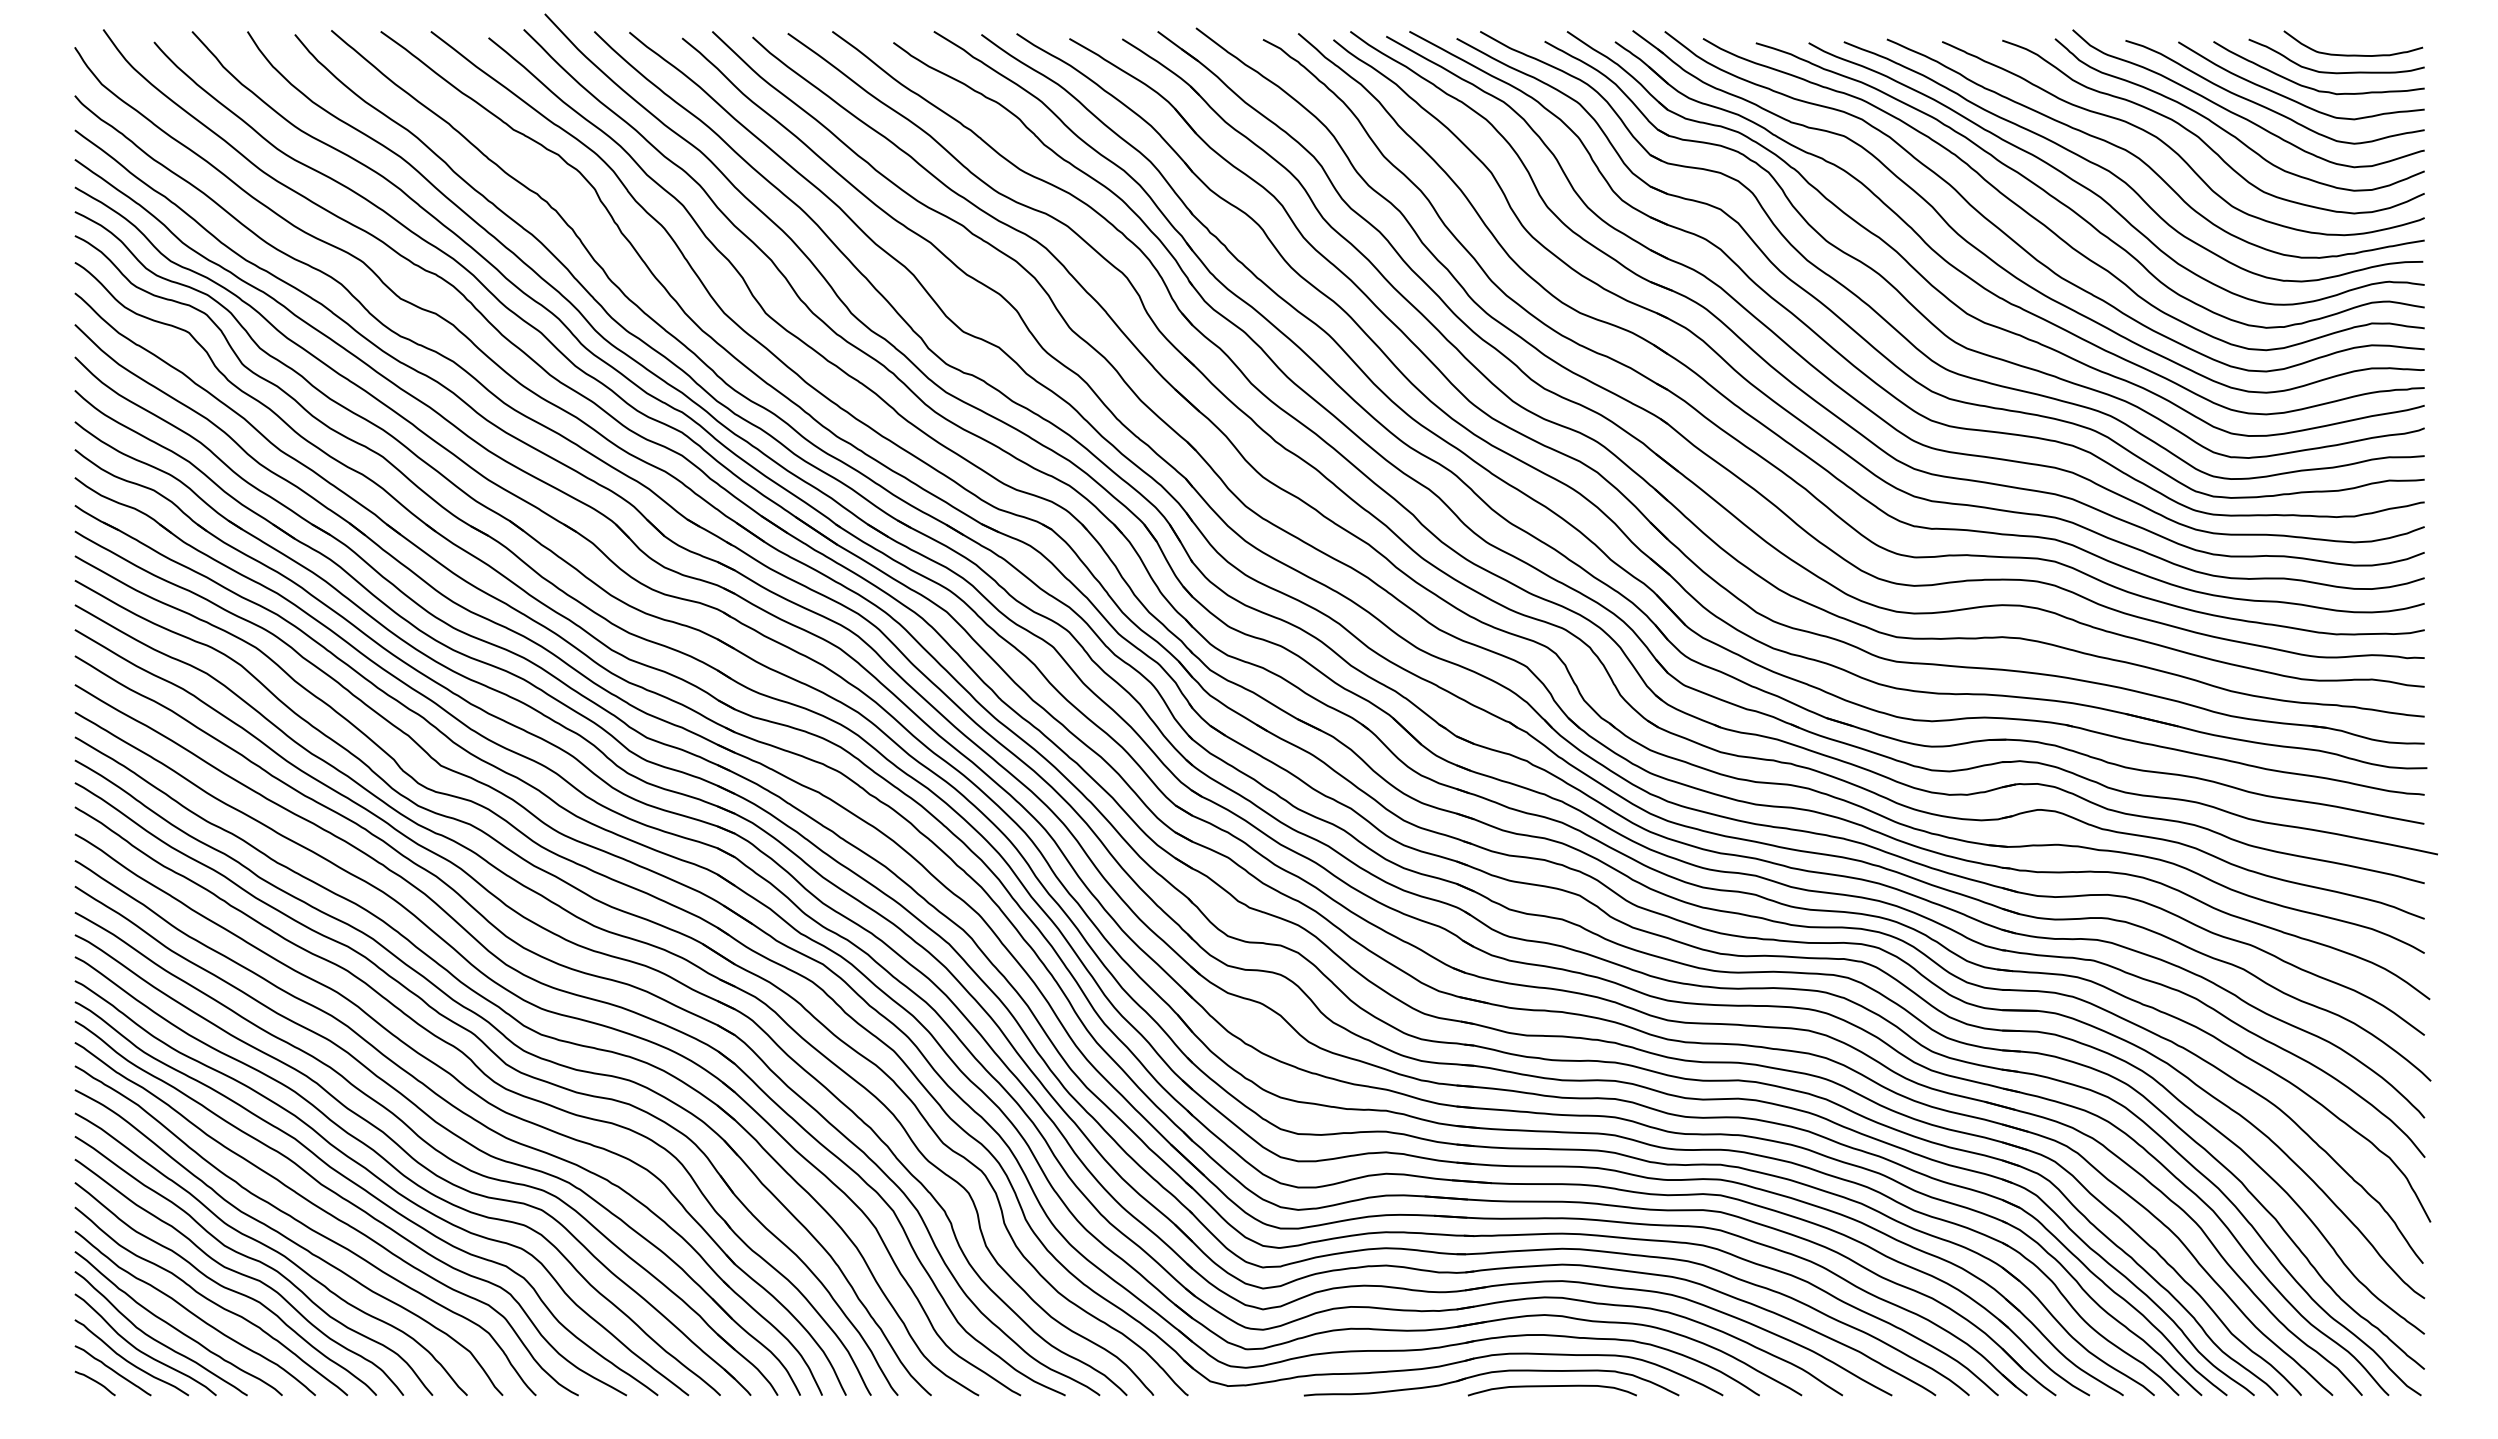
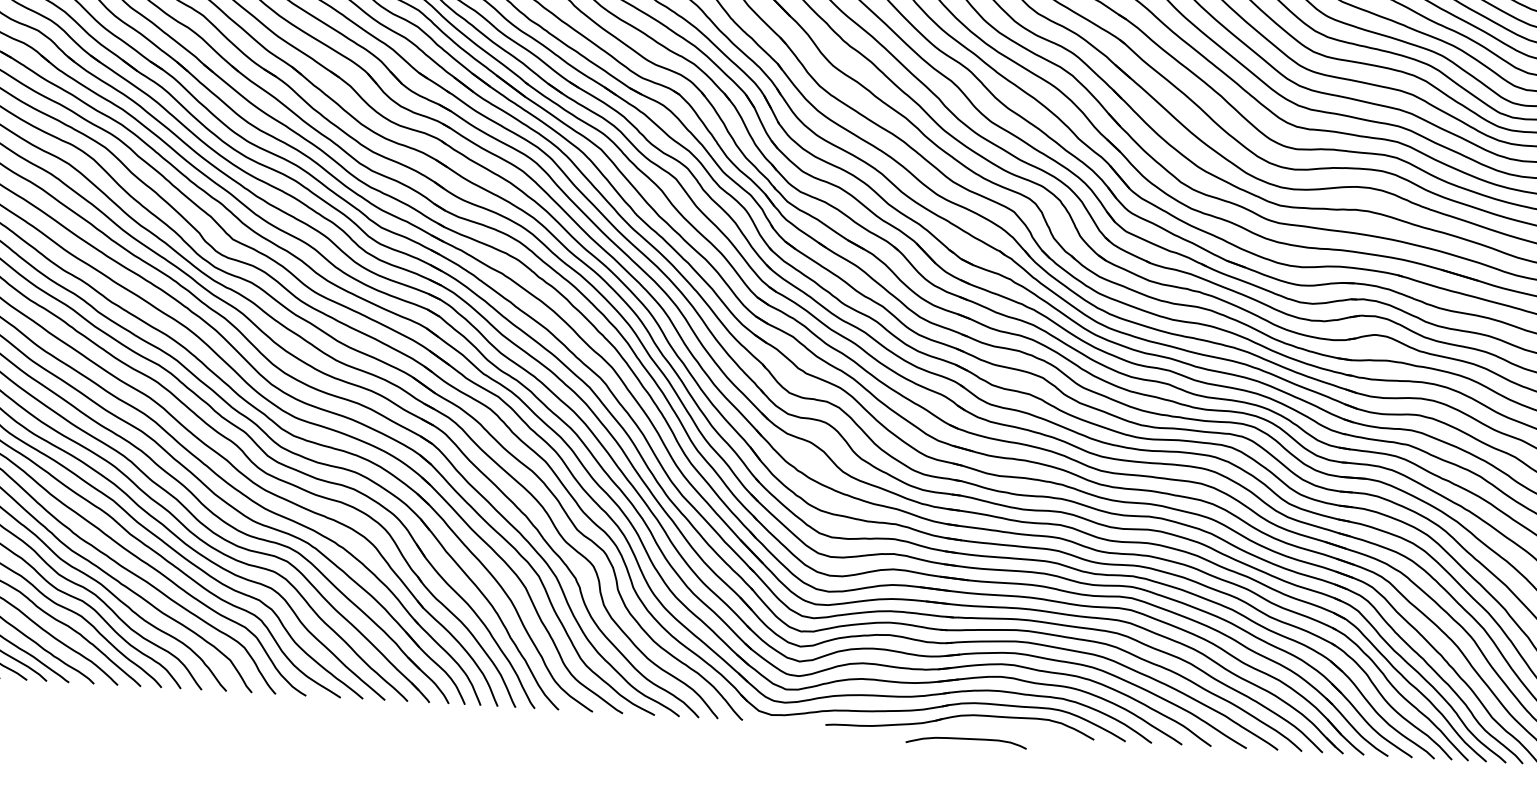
curve: (1551, 1386) -> (965, 739), moved

